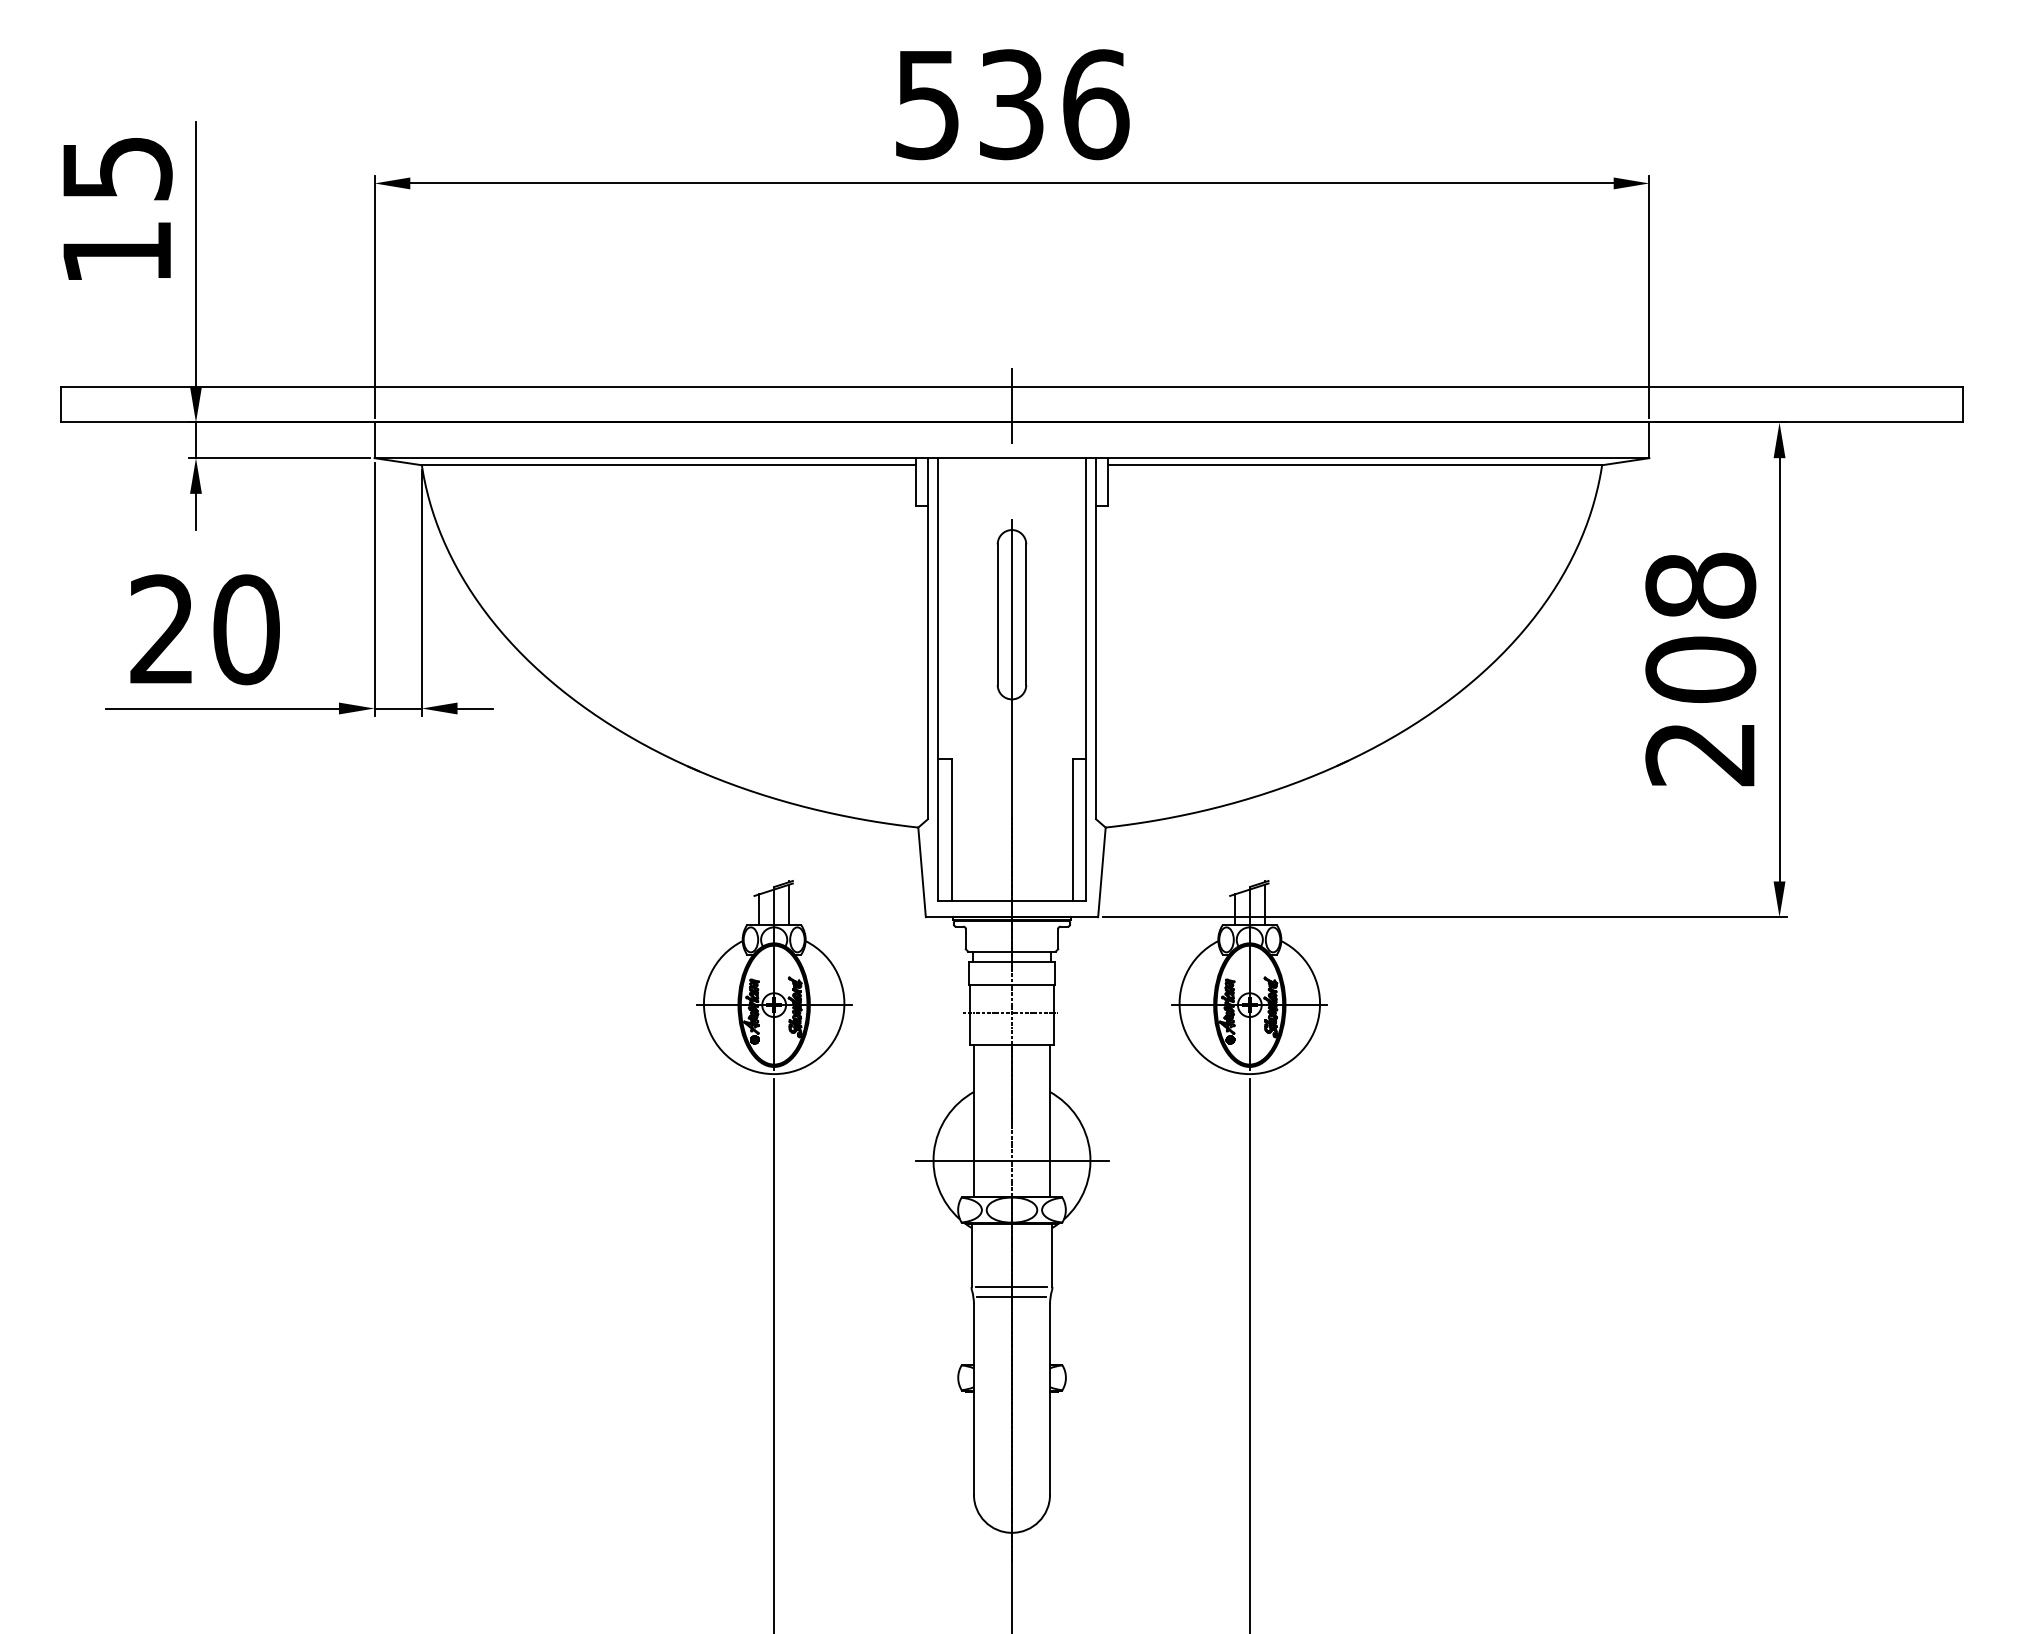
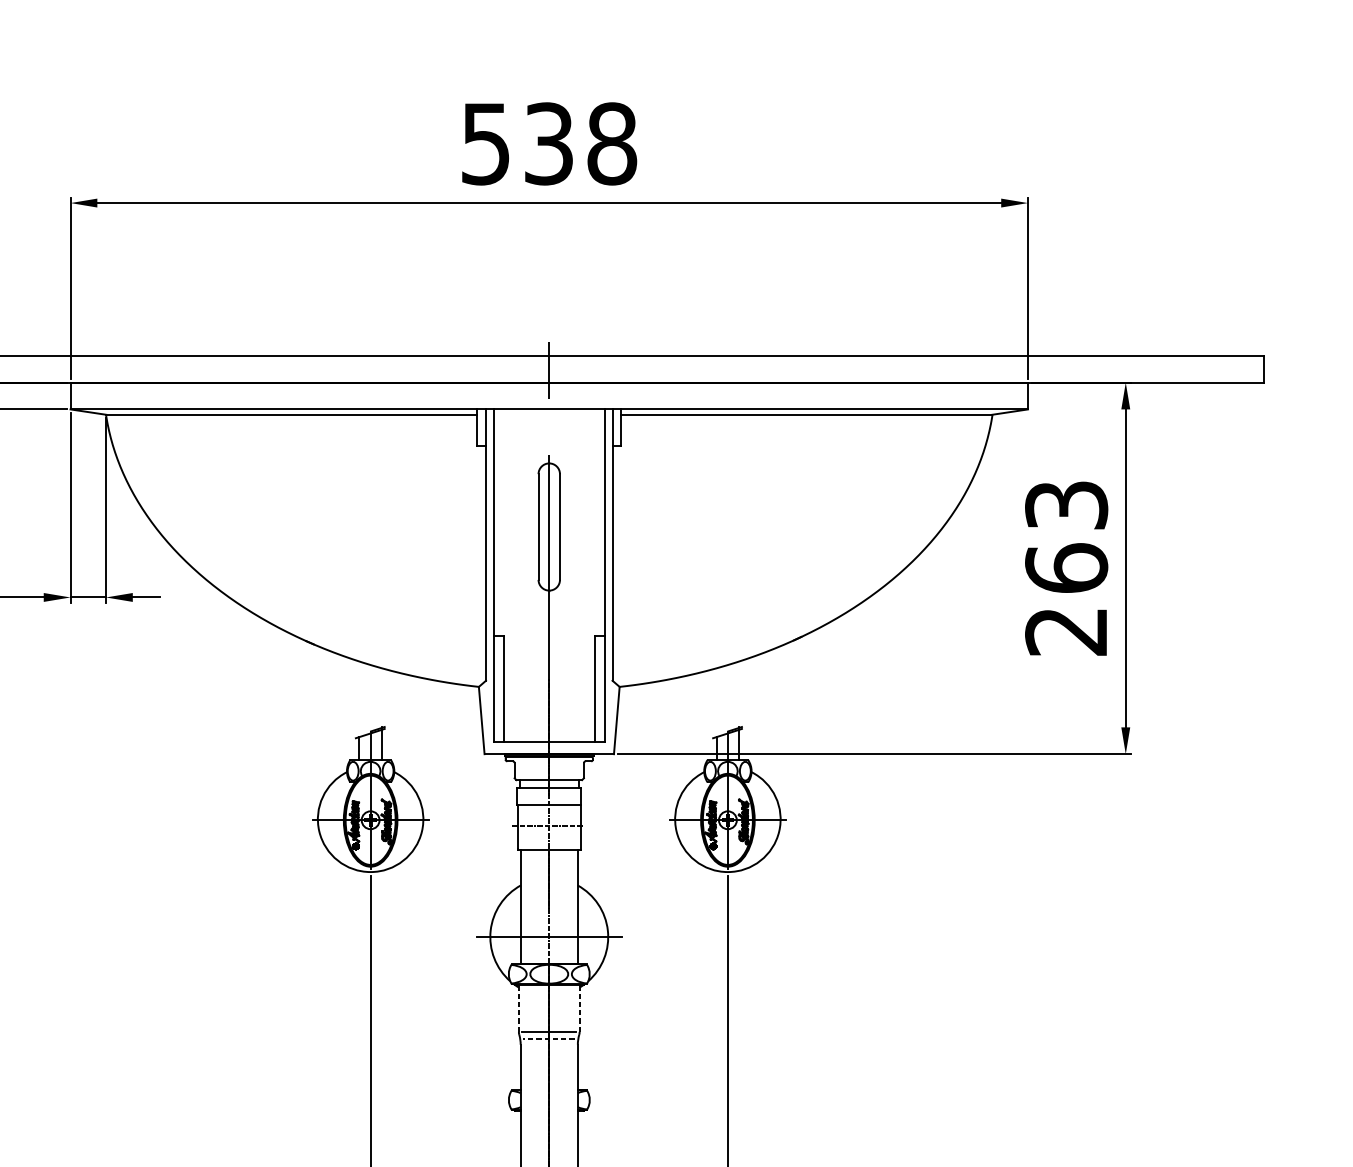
text: (1096, 104) -> (612, 143), 536 -> 538
text: (1700, 627) -> (1066, 536), 208 -> 263
line: (971, 1255) -> (518, 1008), solid -> dashed
line: (1052, 1255) -> (579, 1008), solid -> dashed
line: (1011, 1296) -> (548, 1039), solid -> dashed

